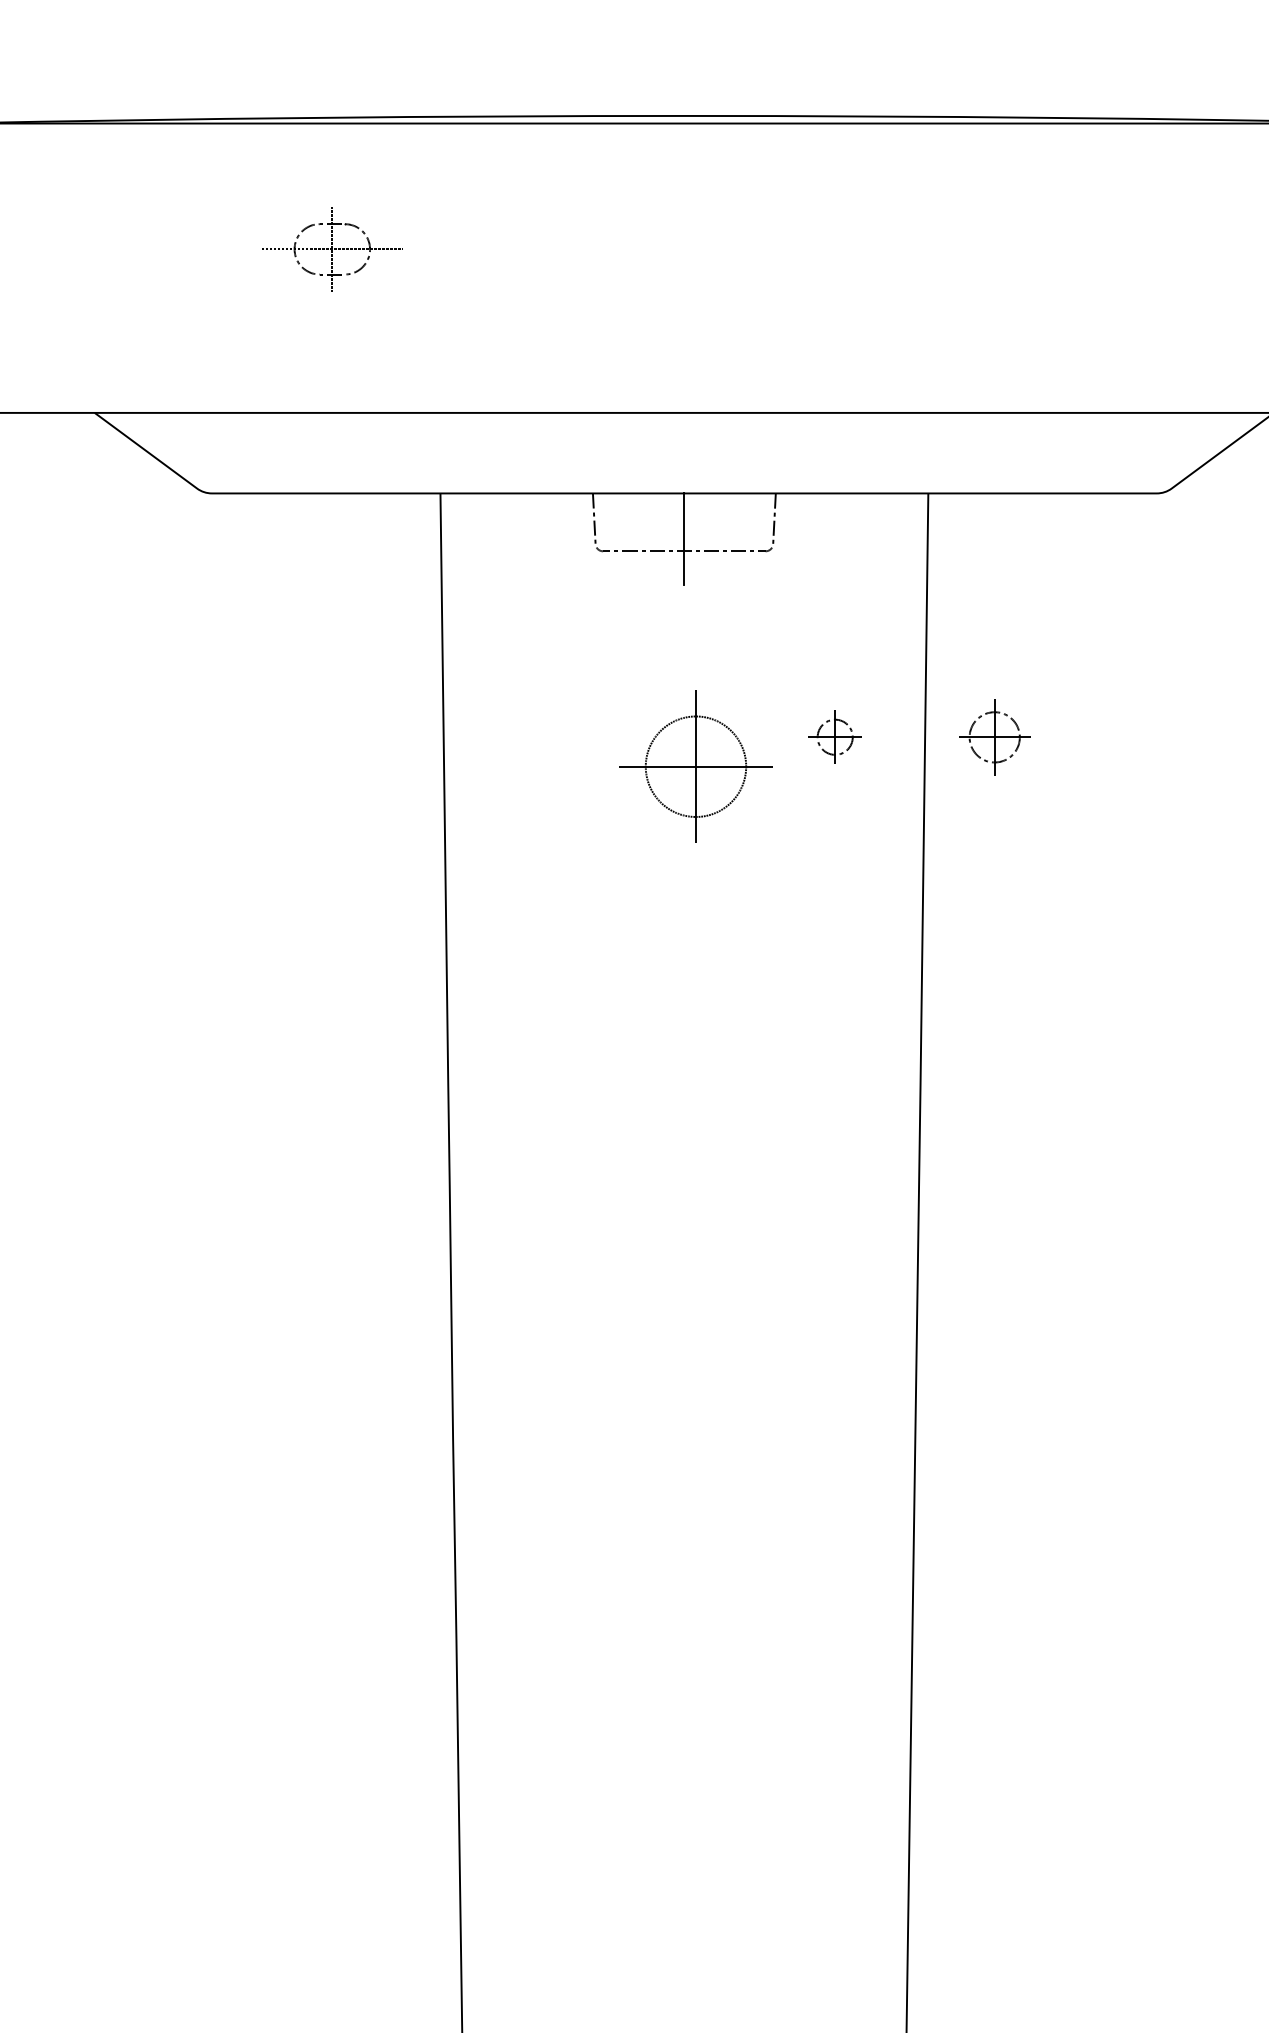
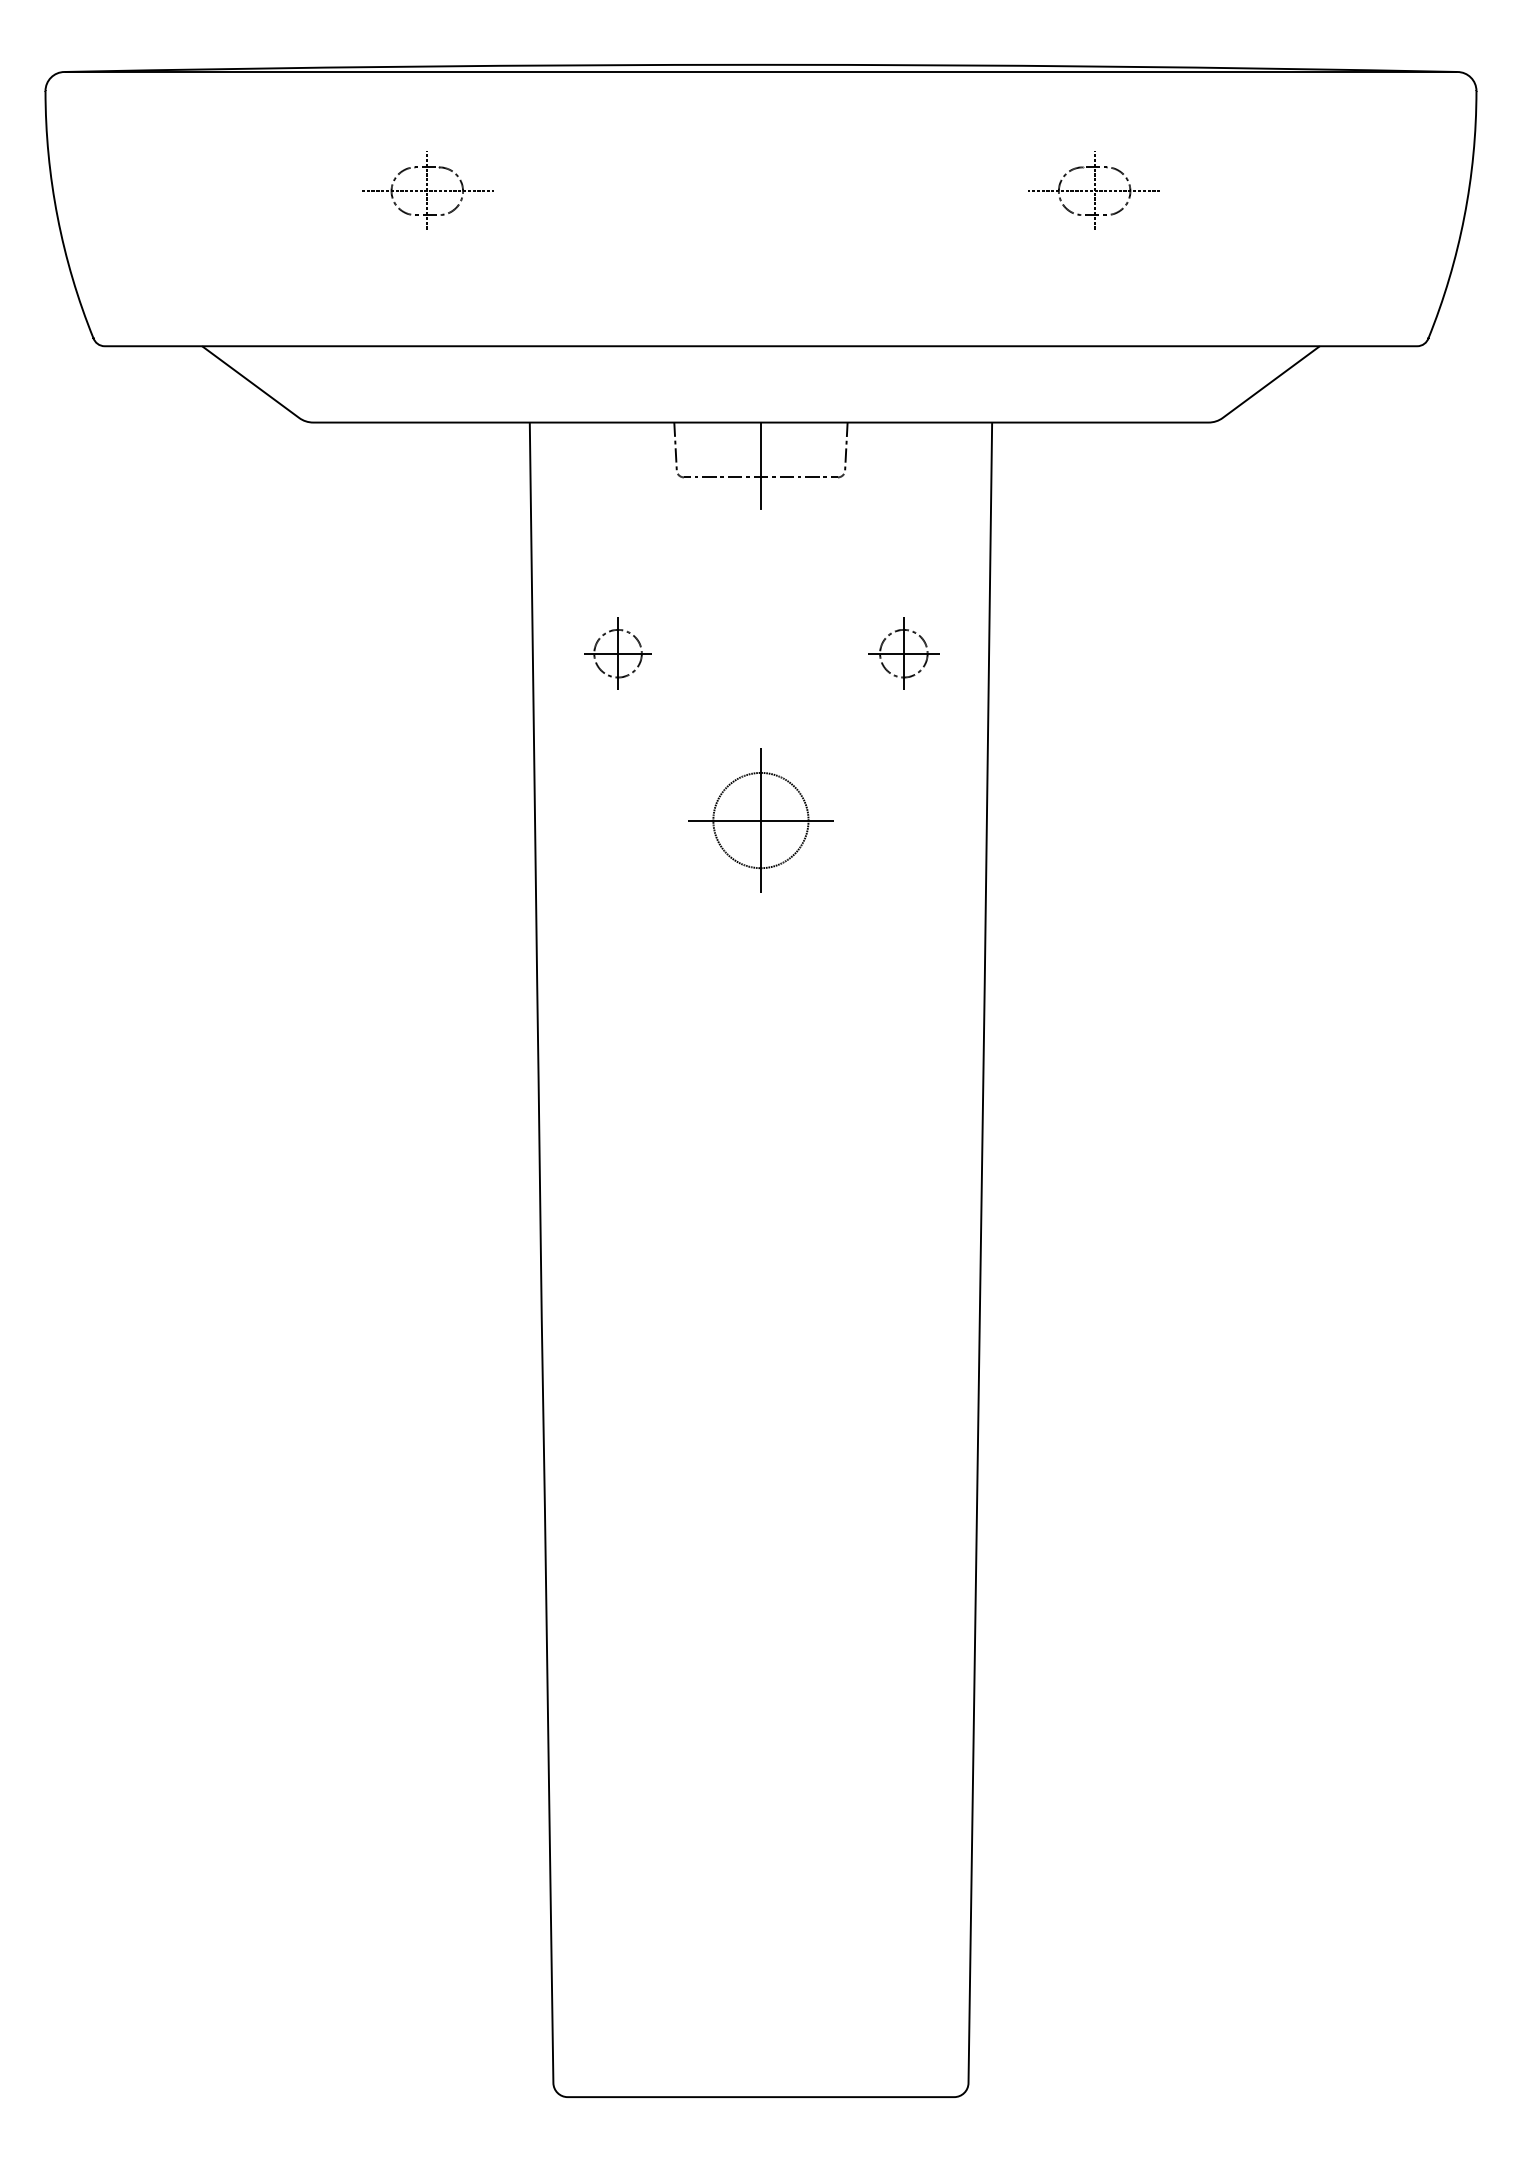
part: (1035, 248) -> (1093, 190), added
part: (834, 737) -> (903, 653), size x1.43
part: (994, 737) -> (617, 653), moved
part: (695, 766) -> (760, 820), moved

